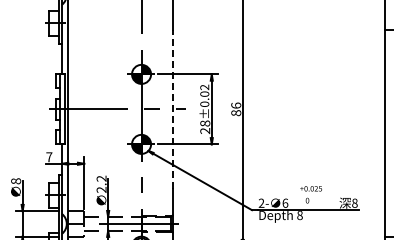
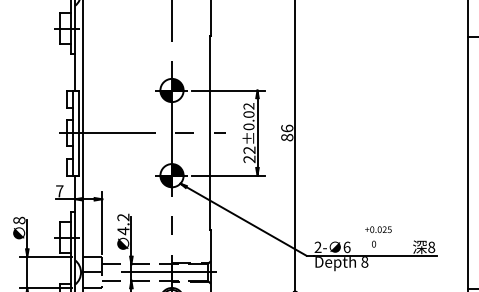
line: (172, 109) -> (209, 133), dashed -> solid
text: (205, 123) -> (249, 150), 28 -> 22
text: (101, 189) -> (123, 230), 2.2 -> 4.2

